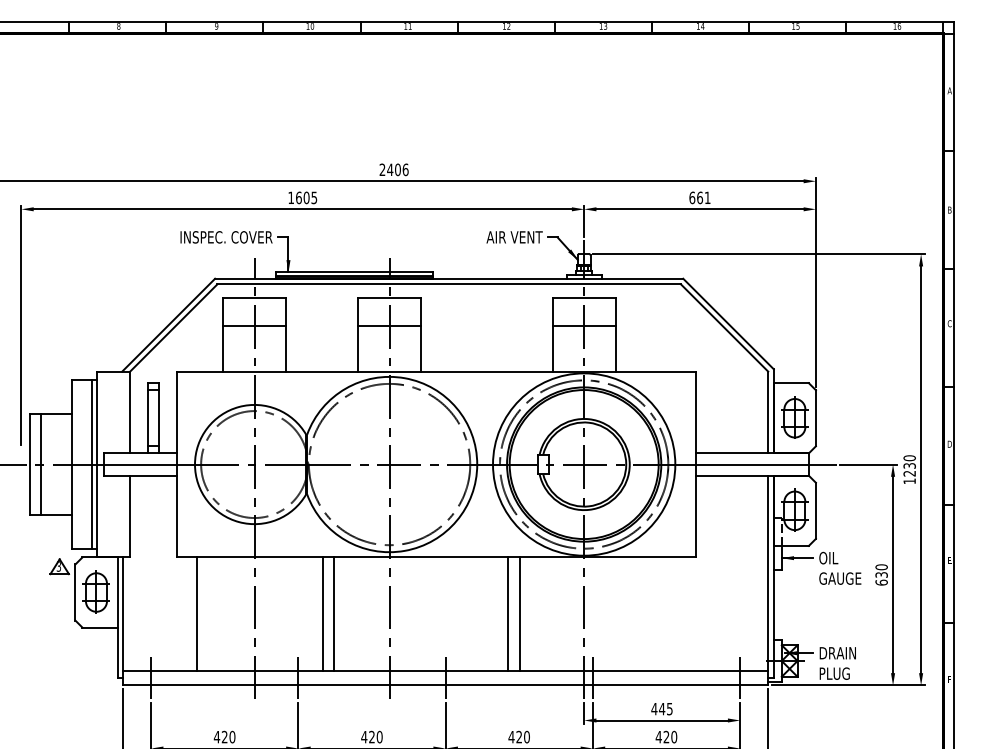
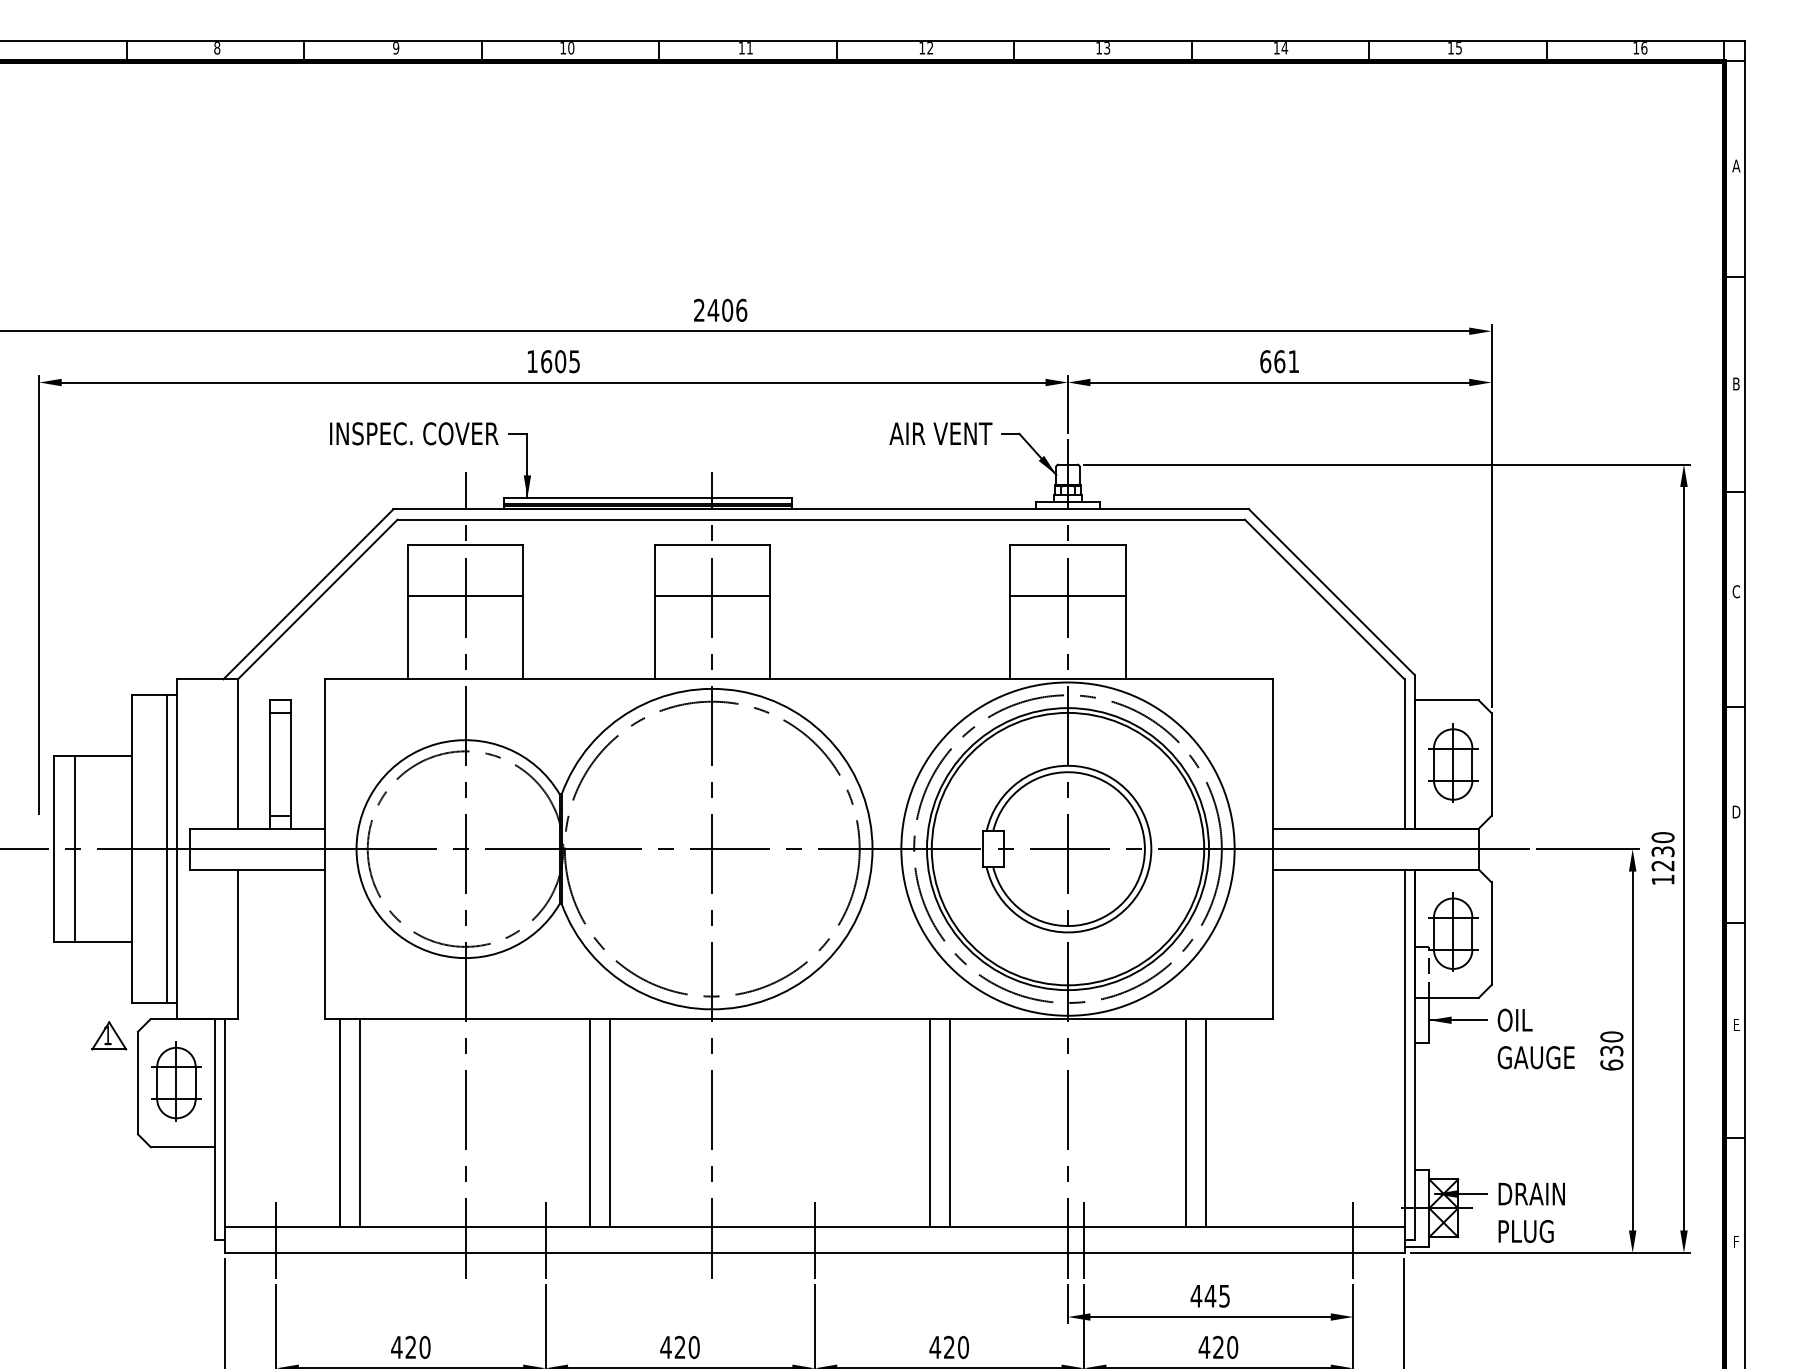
text: (58, 566) -> (107, 1035), 3 -> 1
line: (185, 614) -> (339, 1123), added
line: (648, 614) -> (1185, 1123), added
line: (659, 614) -> (1205, 1123), added

